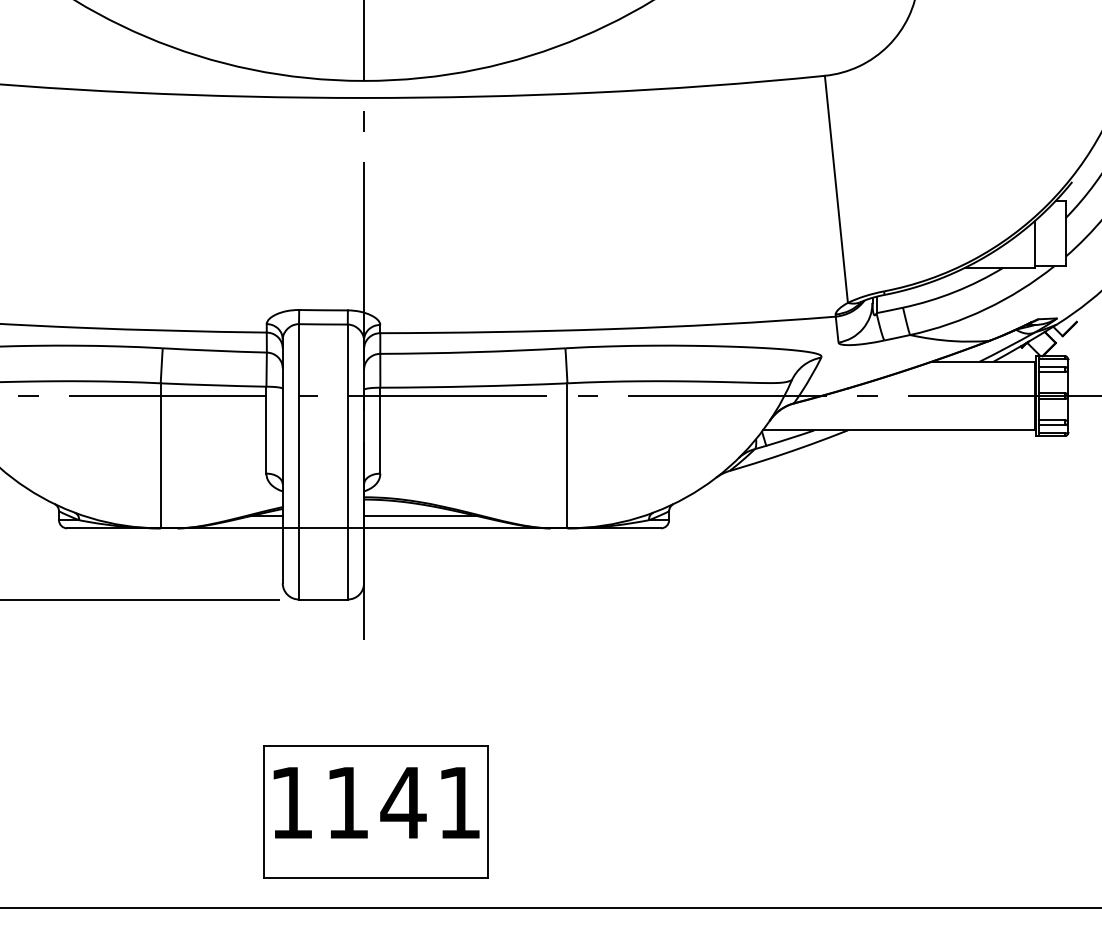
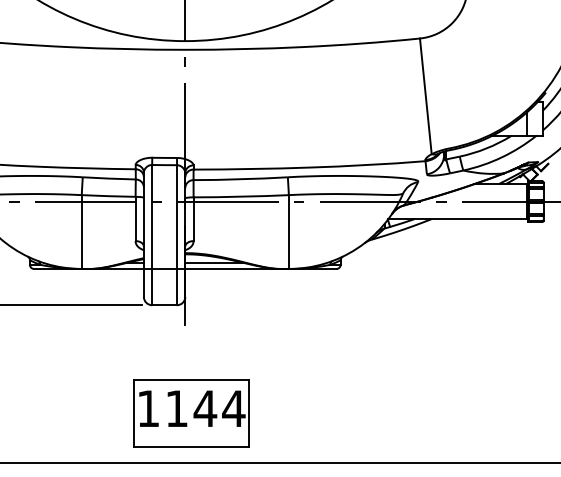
text: (458, 802) -> (233, 408), 1141 -> 1144

